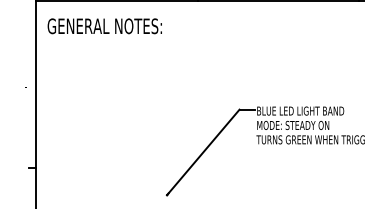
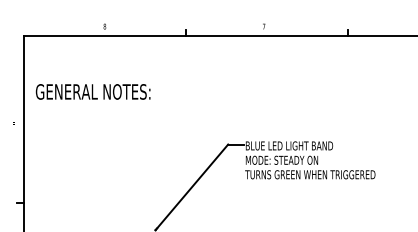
text: (104, 25) -> (92, 91), moved

